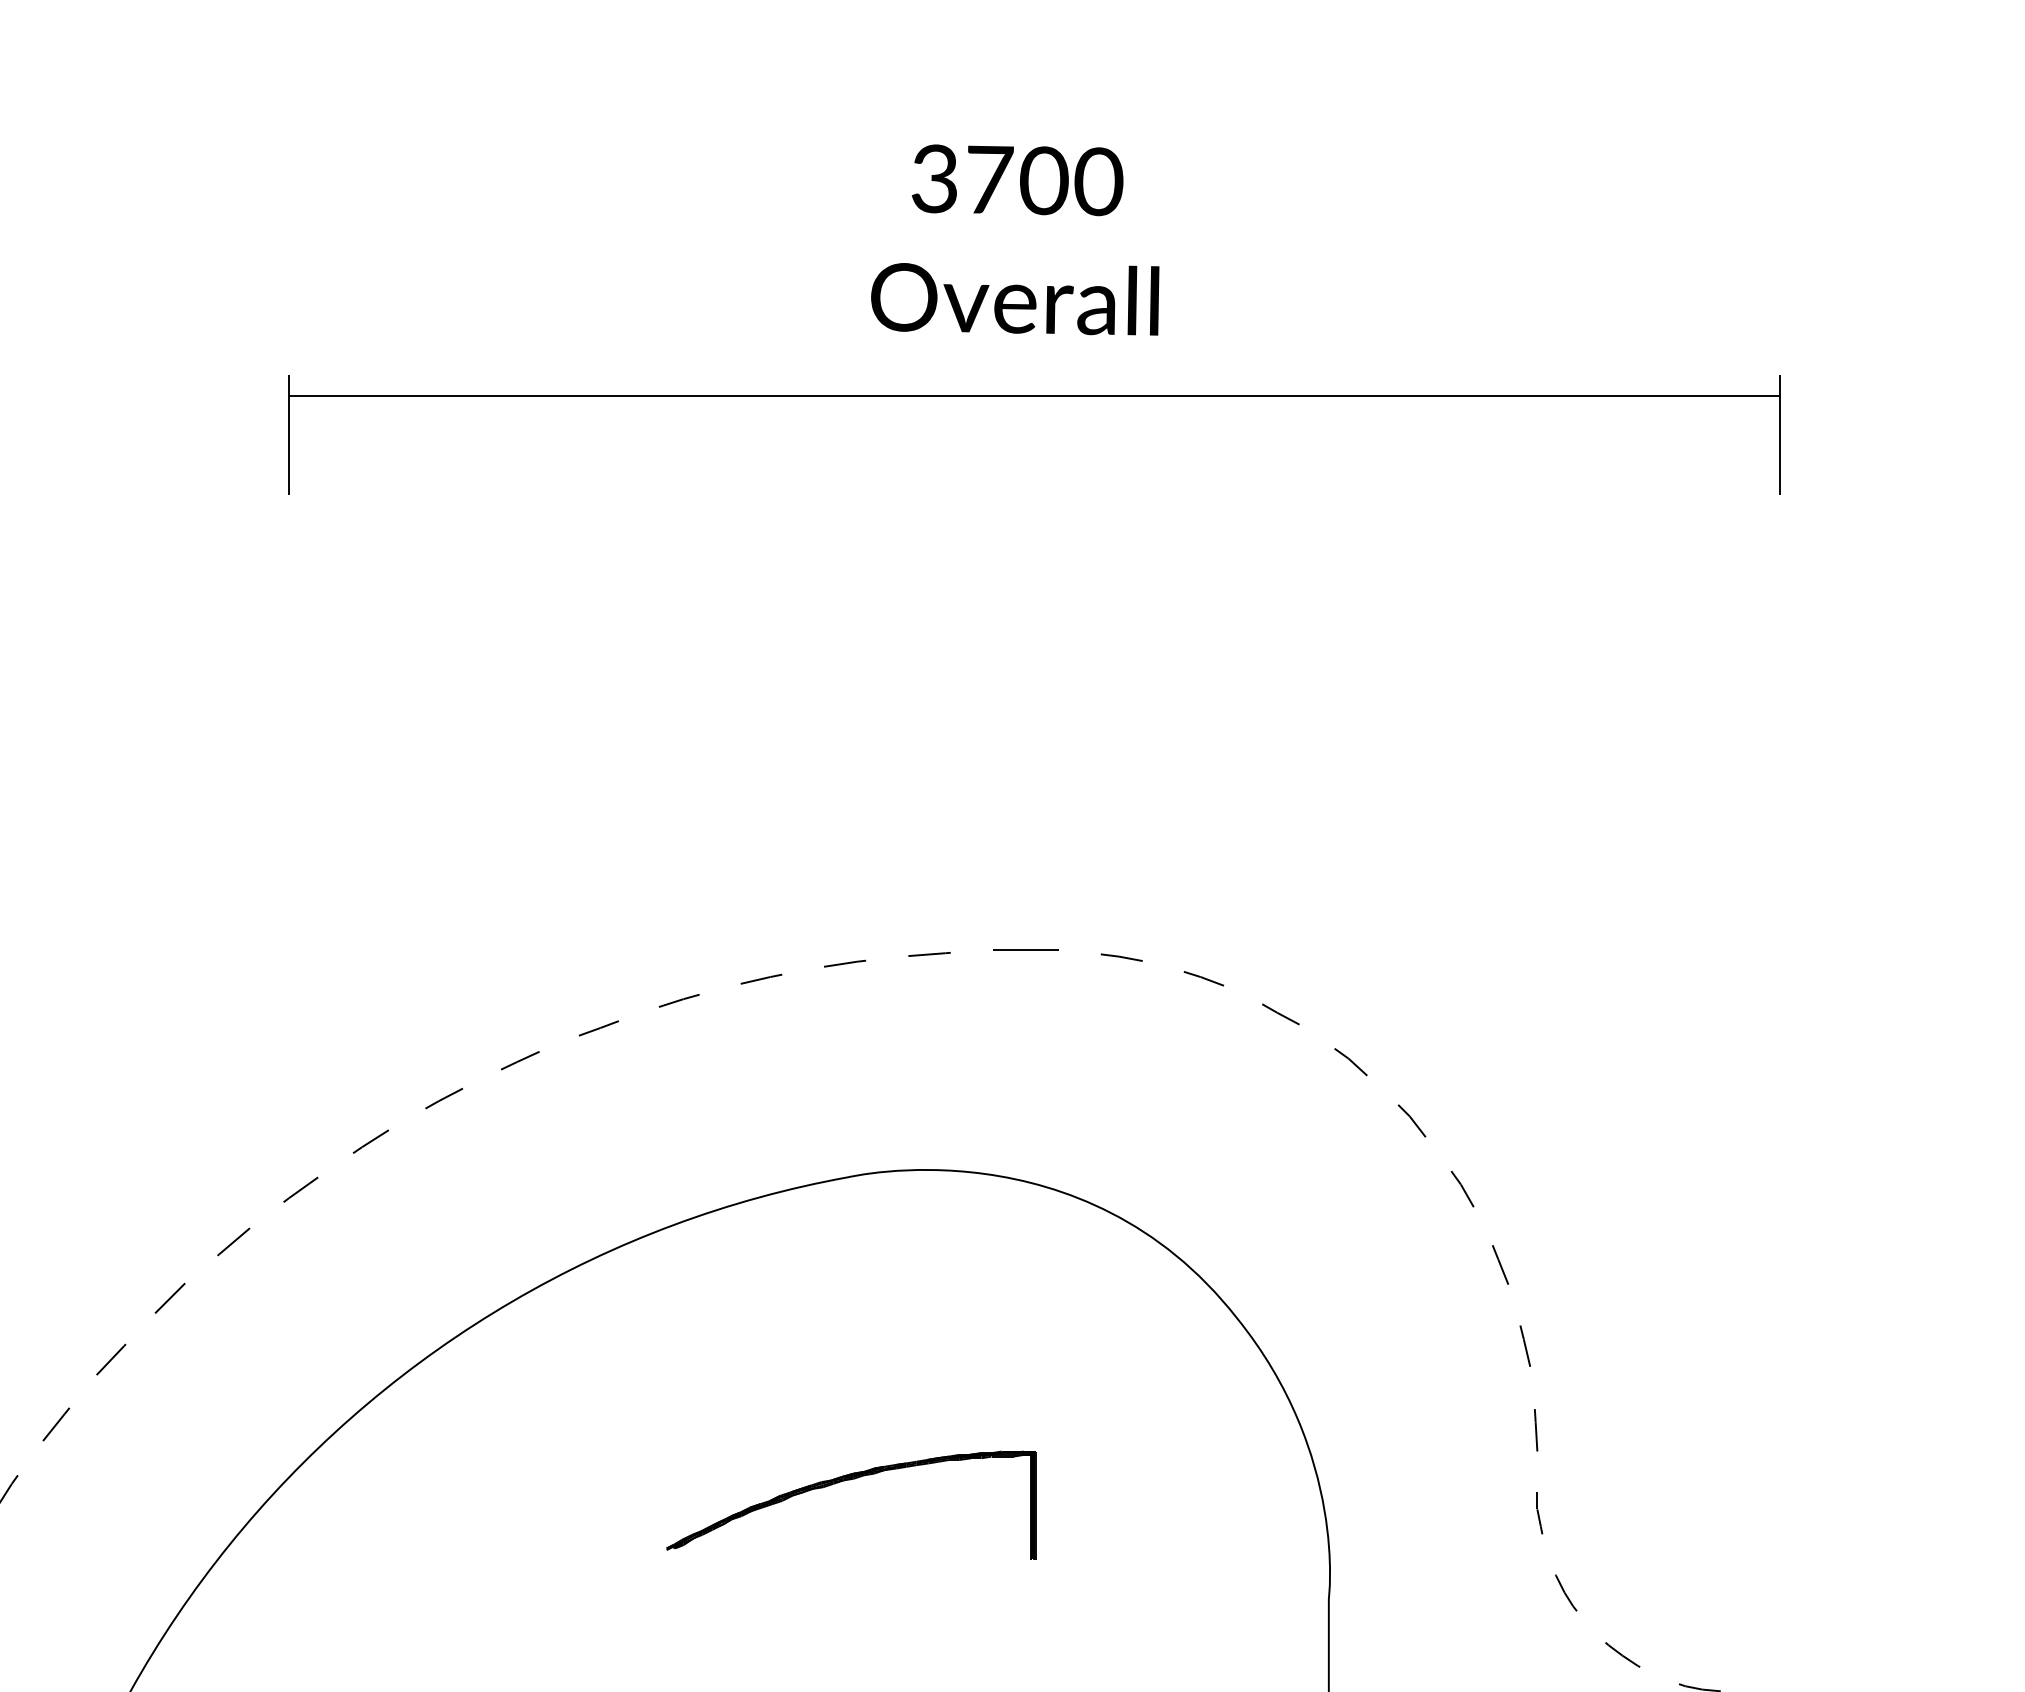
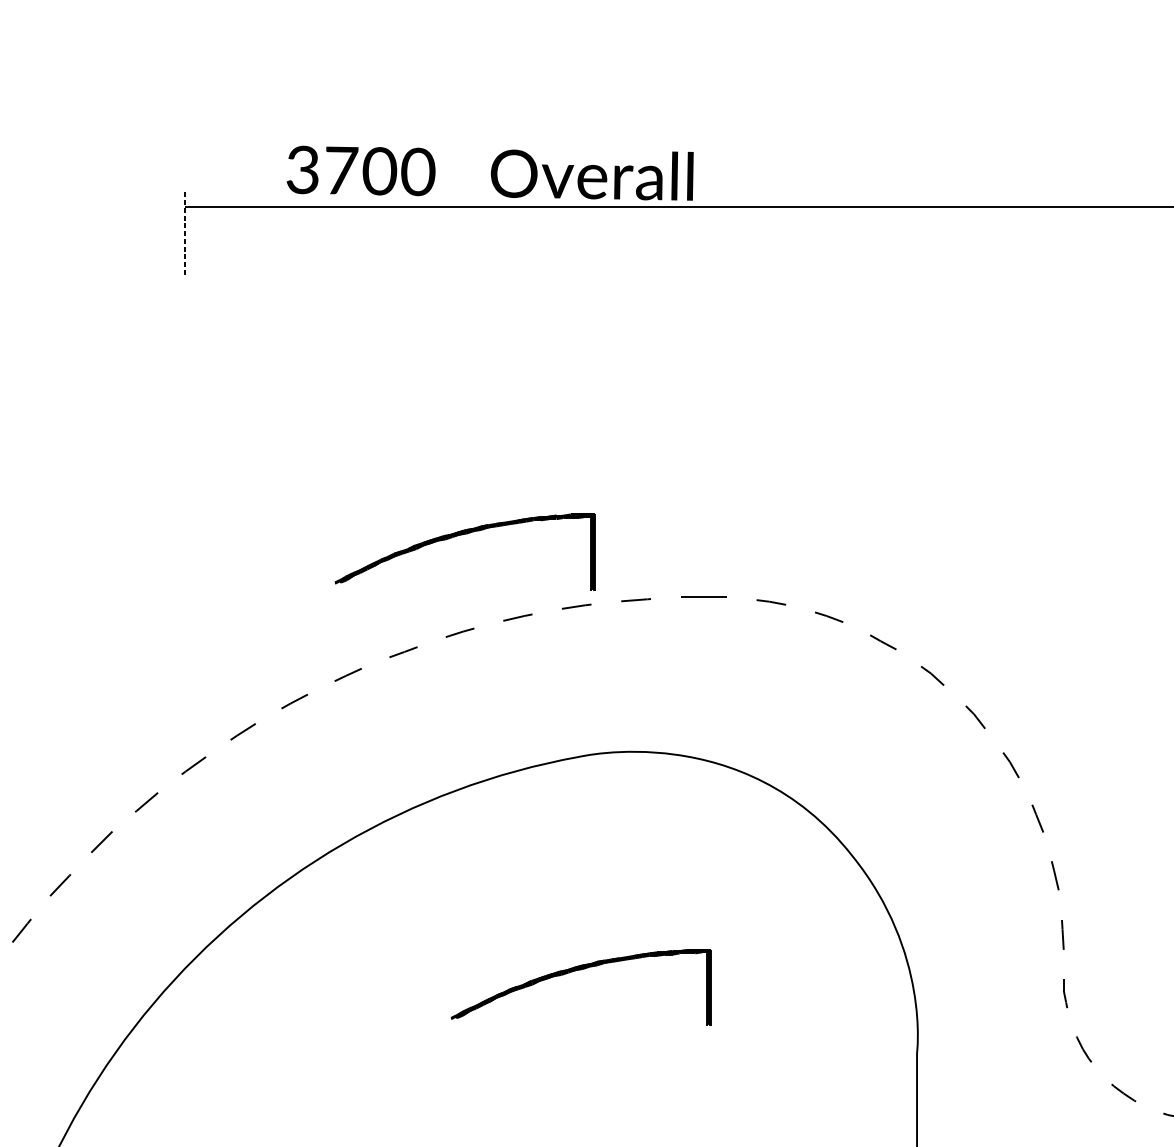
text: (1017, 180) -> (361, 171), moved
text: (1015, 299) -> (592, 175), moved
line: (288, 435) -> (185, 235), solid -> dashed
part: (685, 861) -> (464, 534), added

